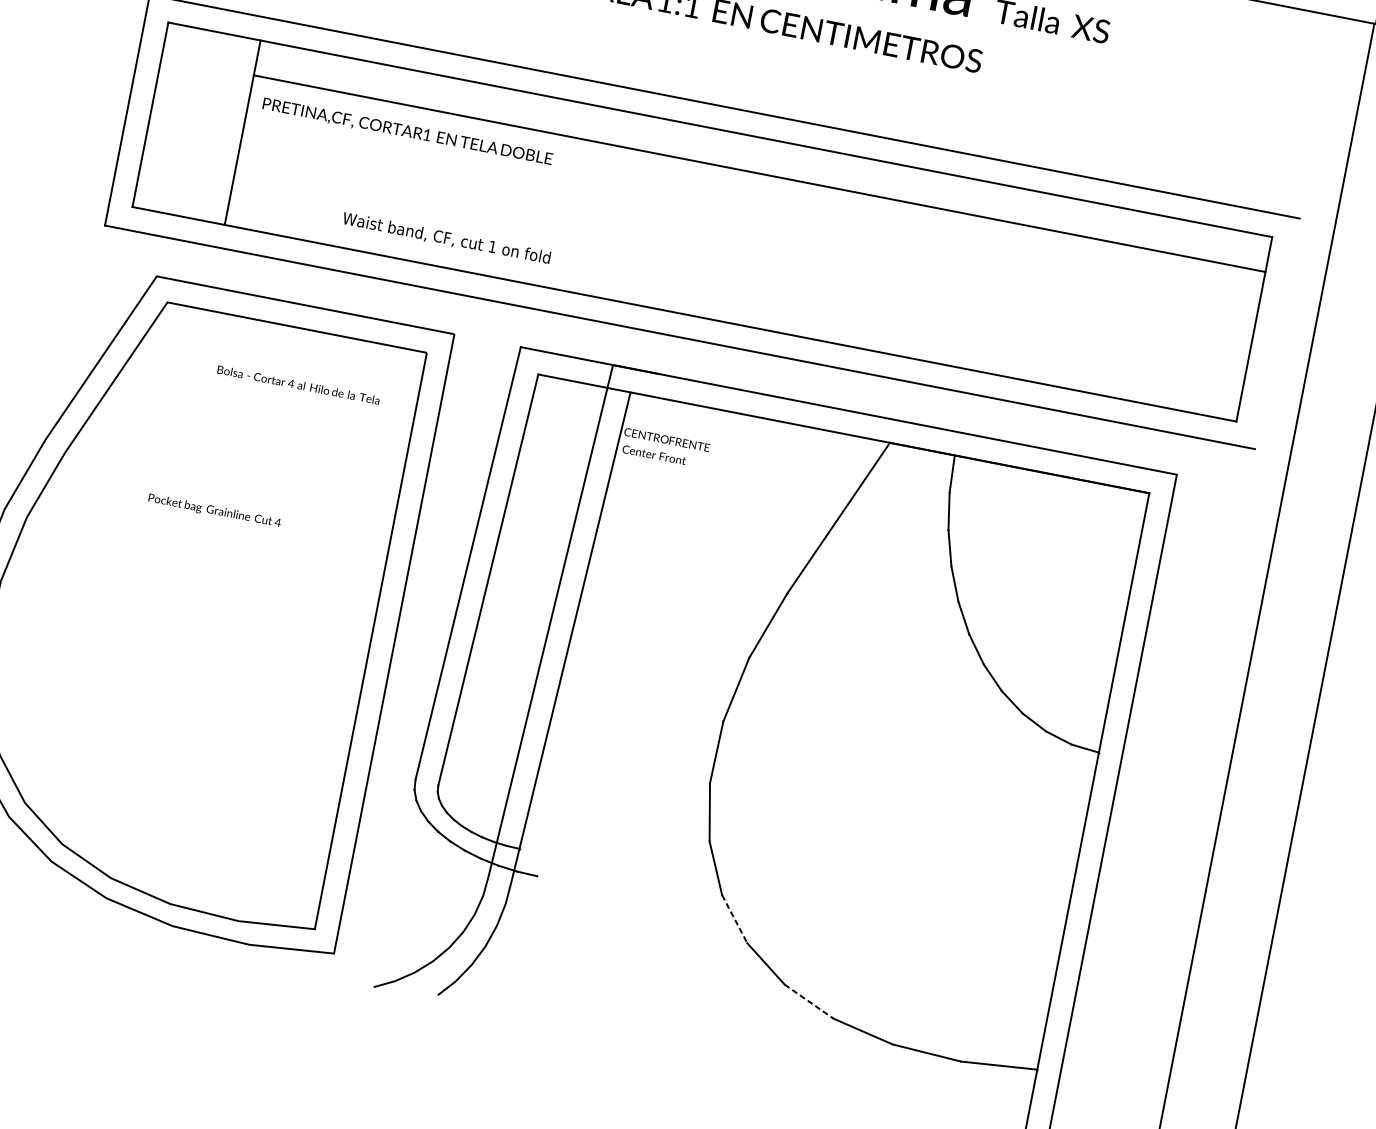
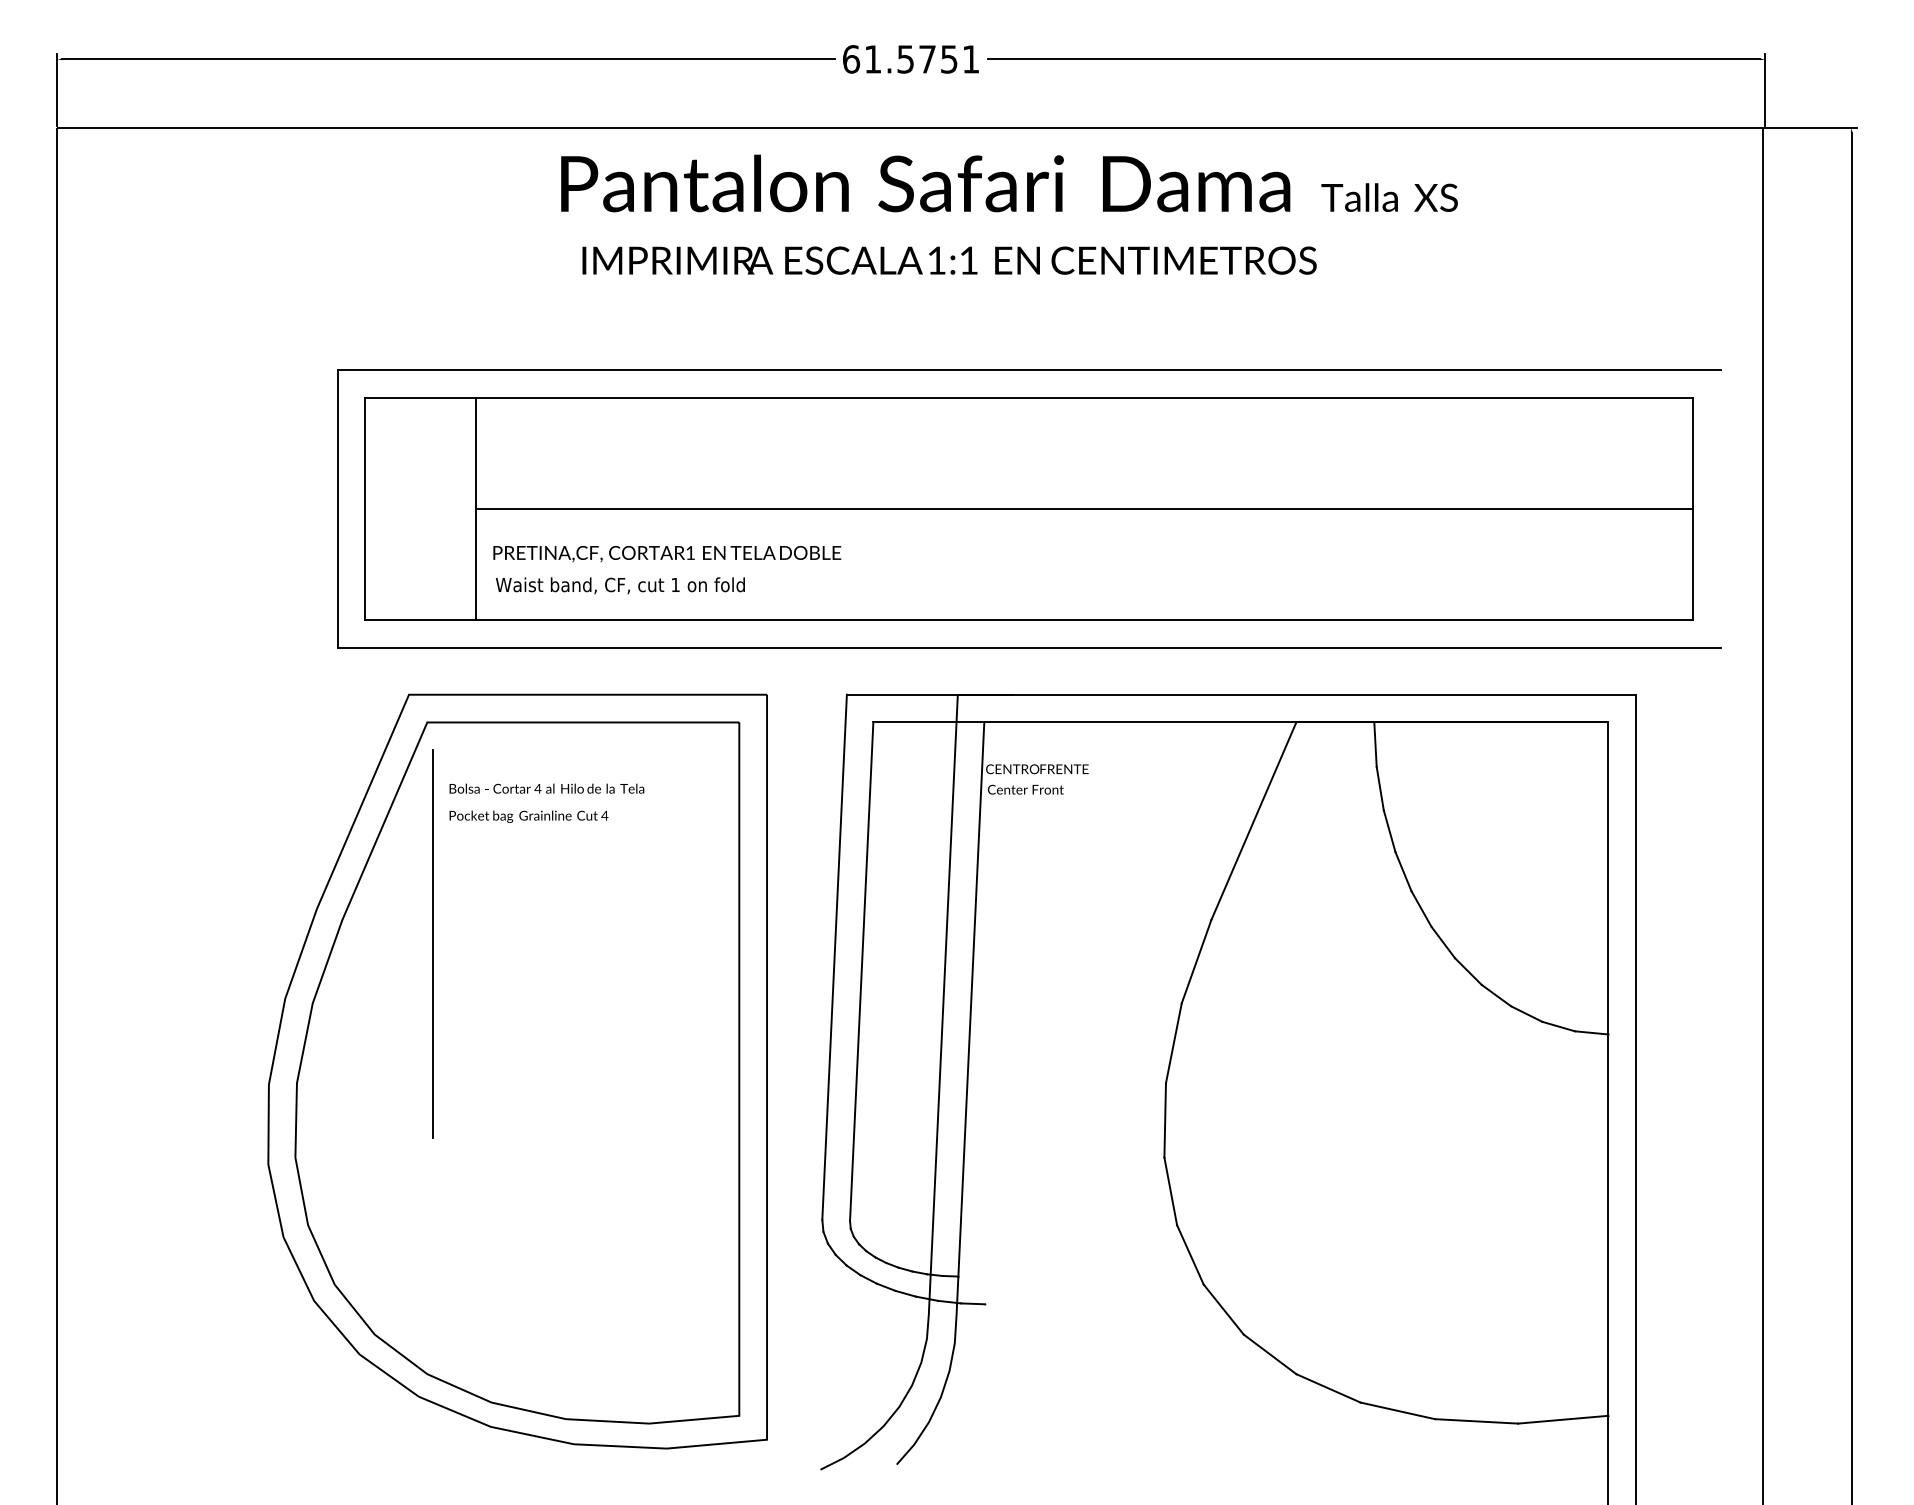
text: (407, 132) -> (667, 554), moved
line: (759, 173) -> (1084, 508), moved
text: (446, 238) -> (620, 585), moved
text: (298, 384) -> (546, 788), moved
line: (135, 487) -> (432, 944), added
text: (214, 510) -> (528, 816), moved
line: (735, 919) -> (1224, 1309), dashed -> solid
line: (809, 1001) -> (1328, 1388), dashed -> solid

